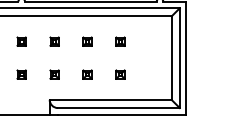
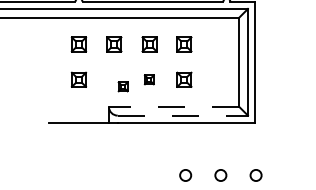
part: (21, 41) -> (78, 44), size x1.6
part: (53, 41) -> (113, 44), size x1.6
part: (86, 41) -> (148, 44), size x1.6
part: (120, 41) -> (184, 44), size x1.6
part: (21, 74) -> (78, 79), size x1.6
part: (53, 74) -> (122, 86), moved
part: (120, 74) -> (184, 79), size x1.6
line: (110, 99) -> (173, 106), solid -> dashed
line: (119, 107) -> (183, 115), solid -> dashed

